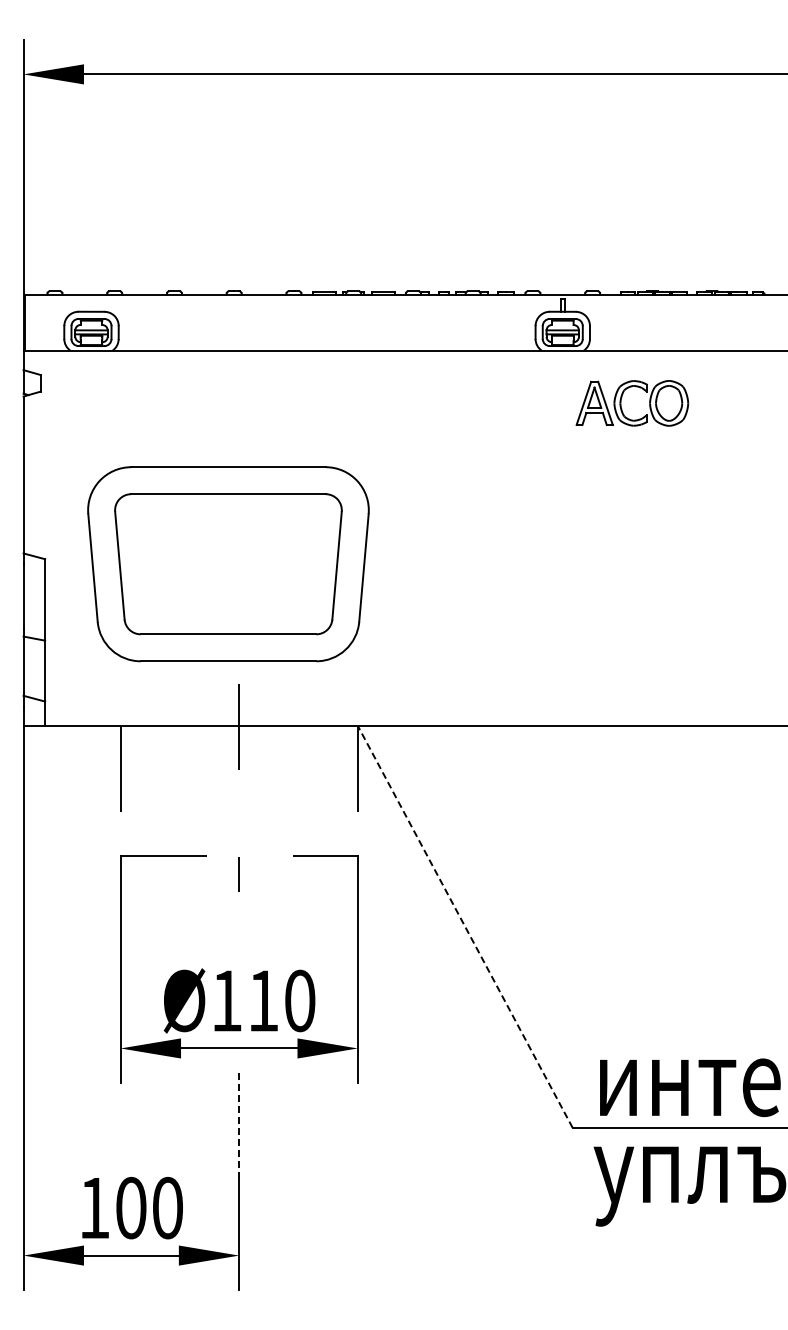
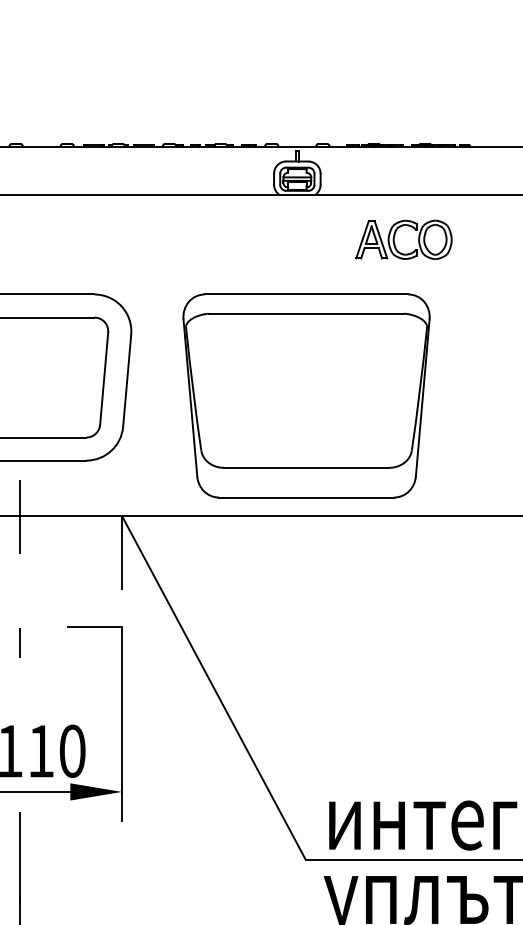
part: (621, 403) -> (394, 239), moved
part: (573, 585) -> (306, 395), added
line: (465, 926) -> (214, 687), dashed -> solid
line: (239, 1125) -> (20, 857), dashed -> solid

